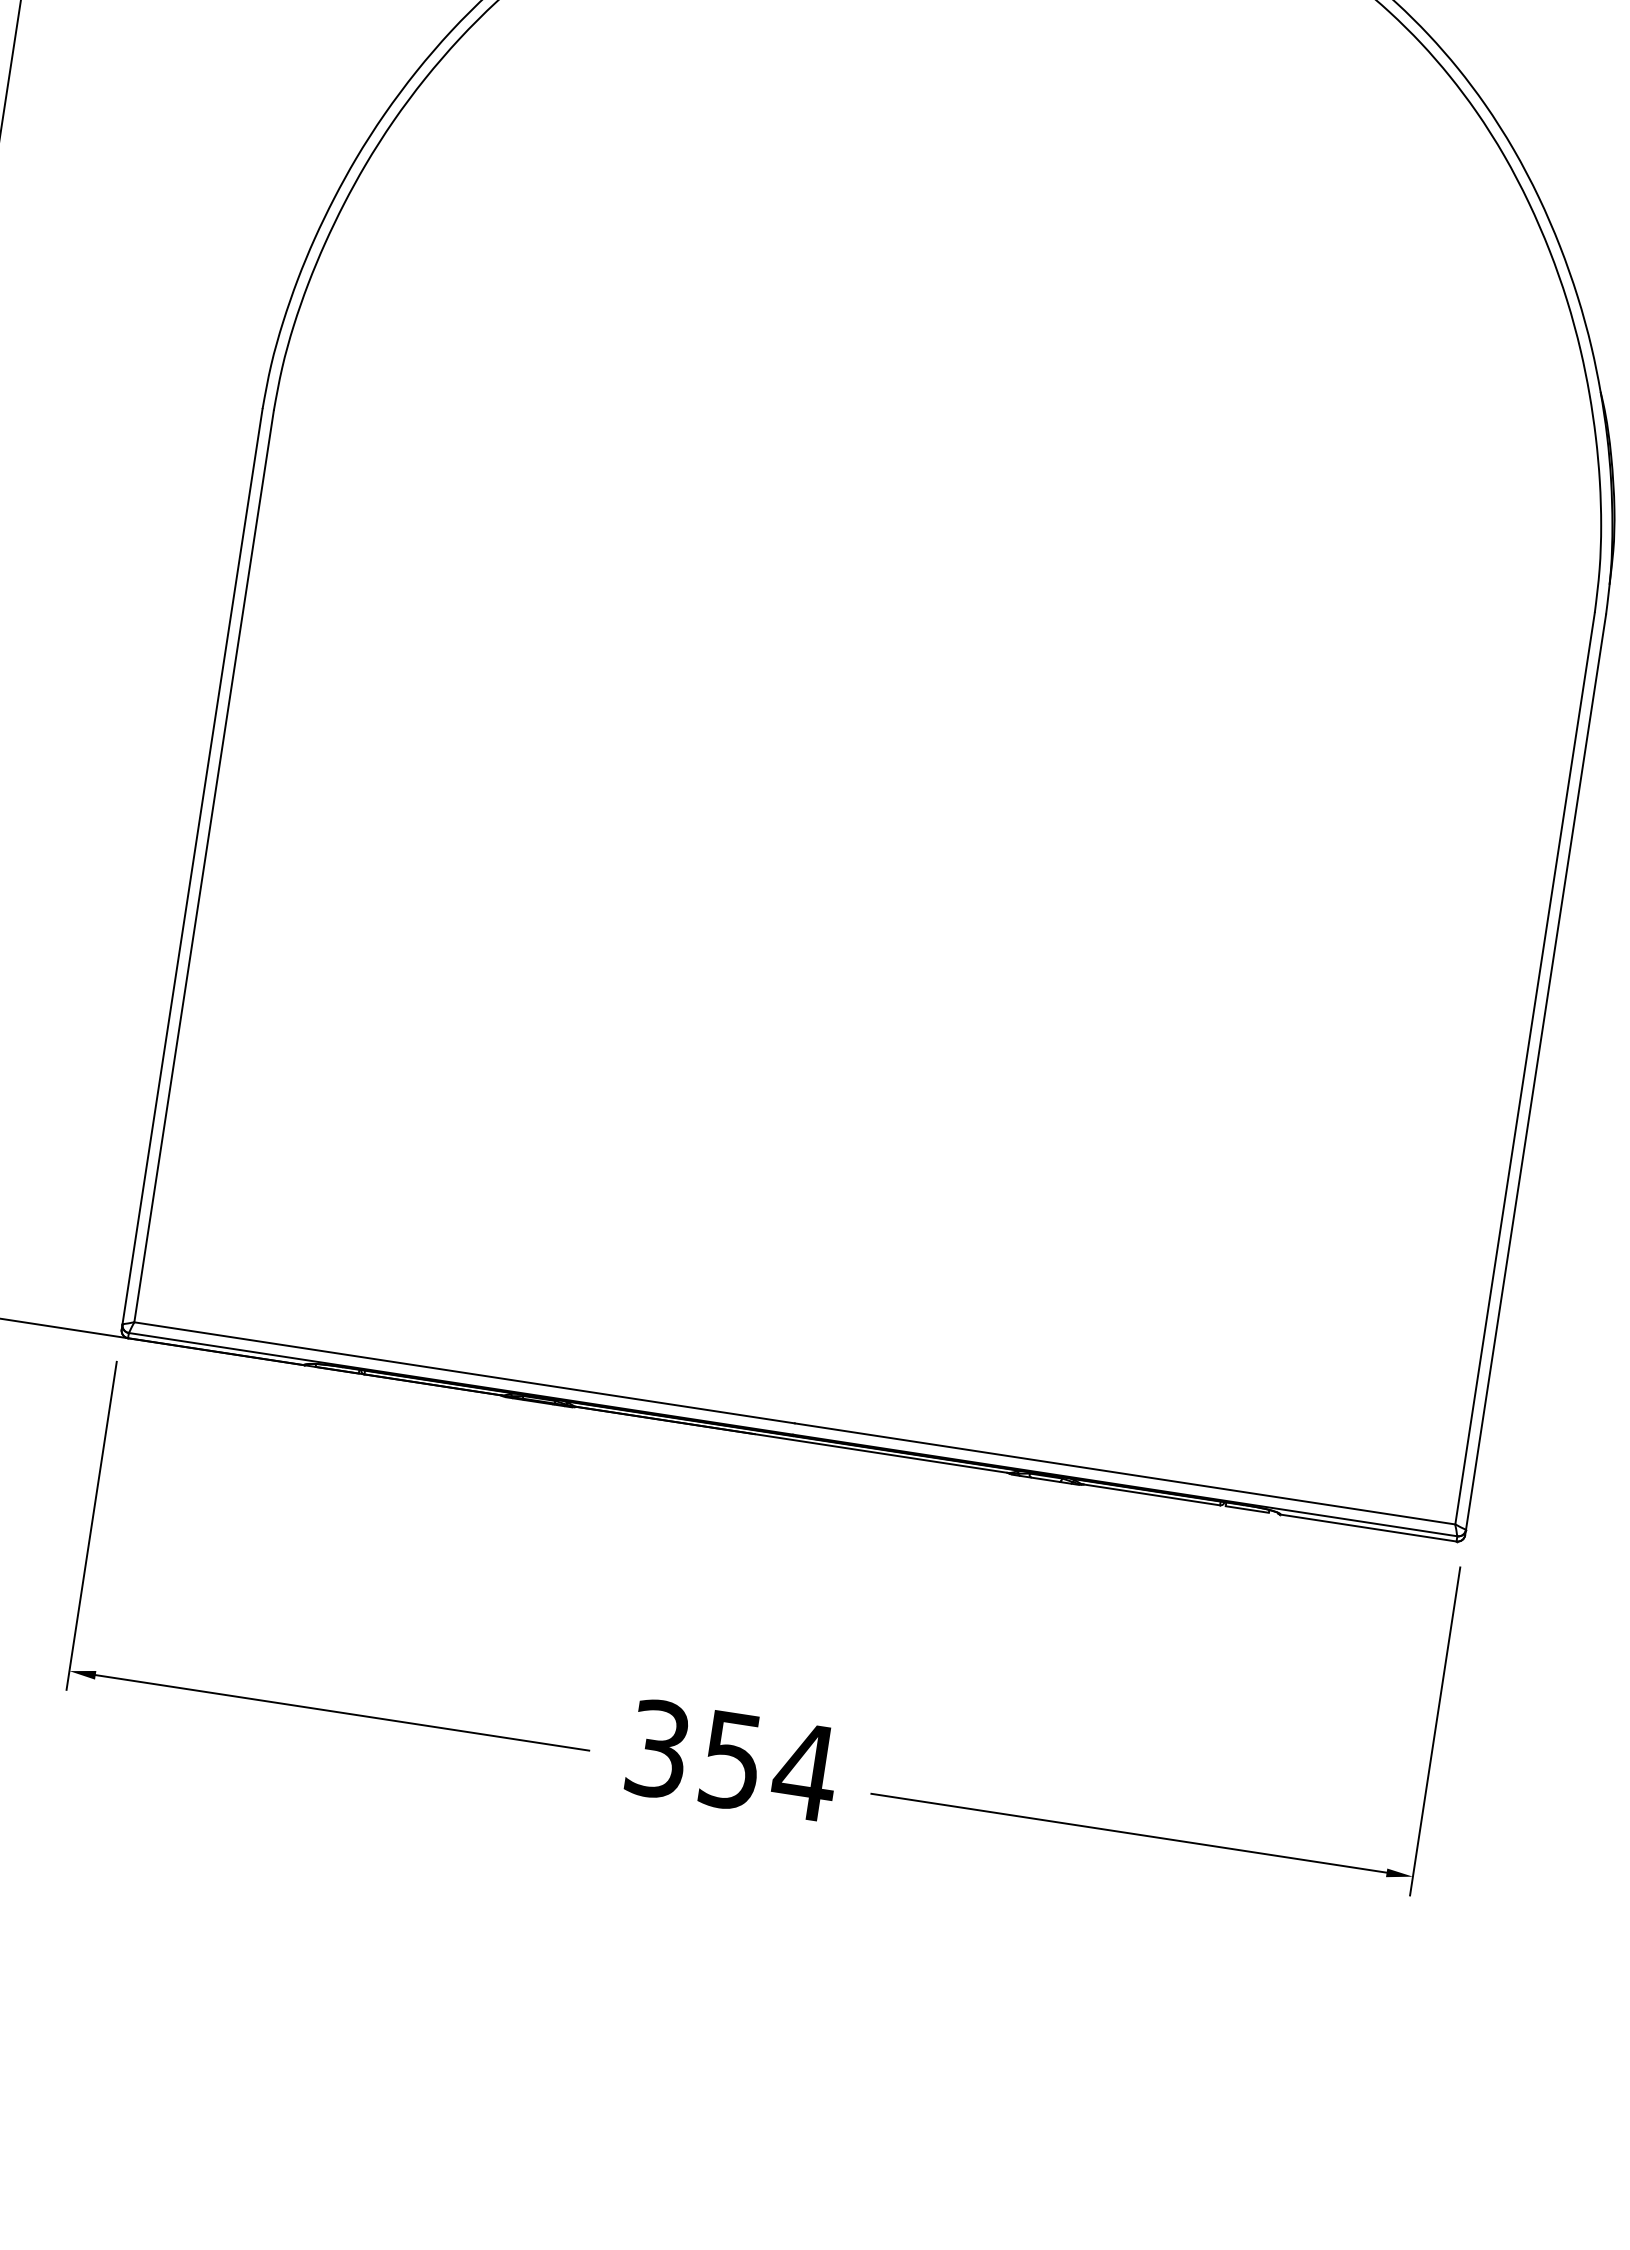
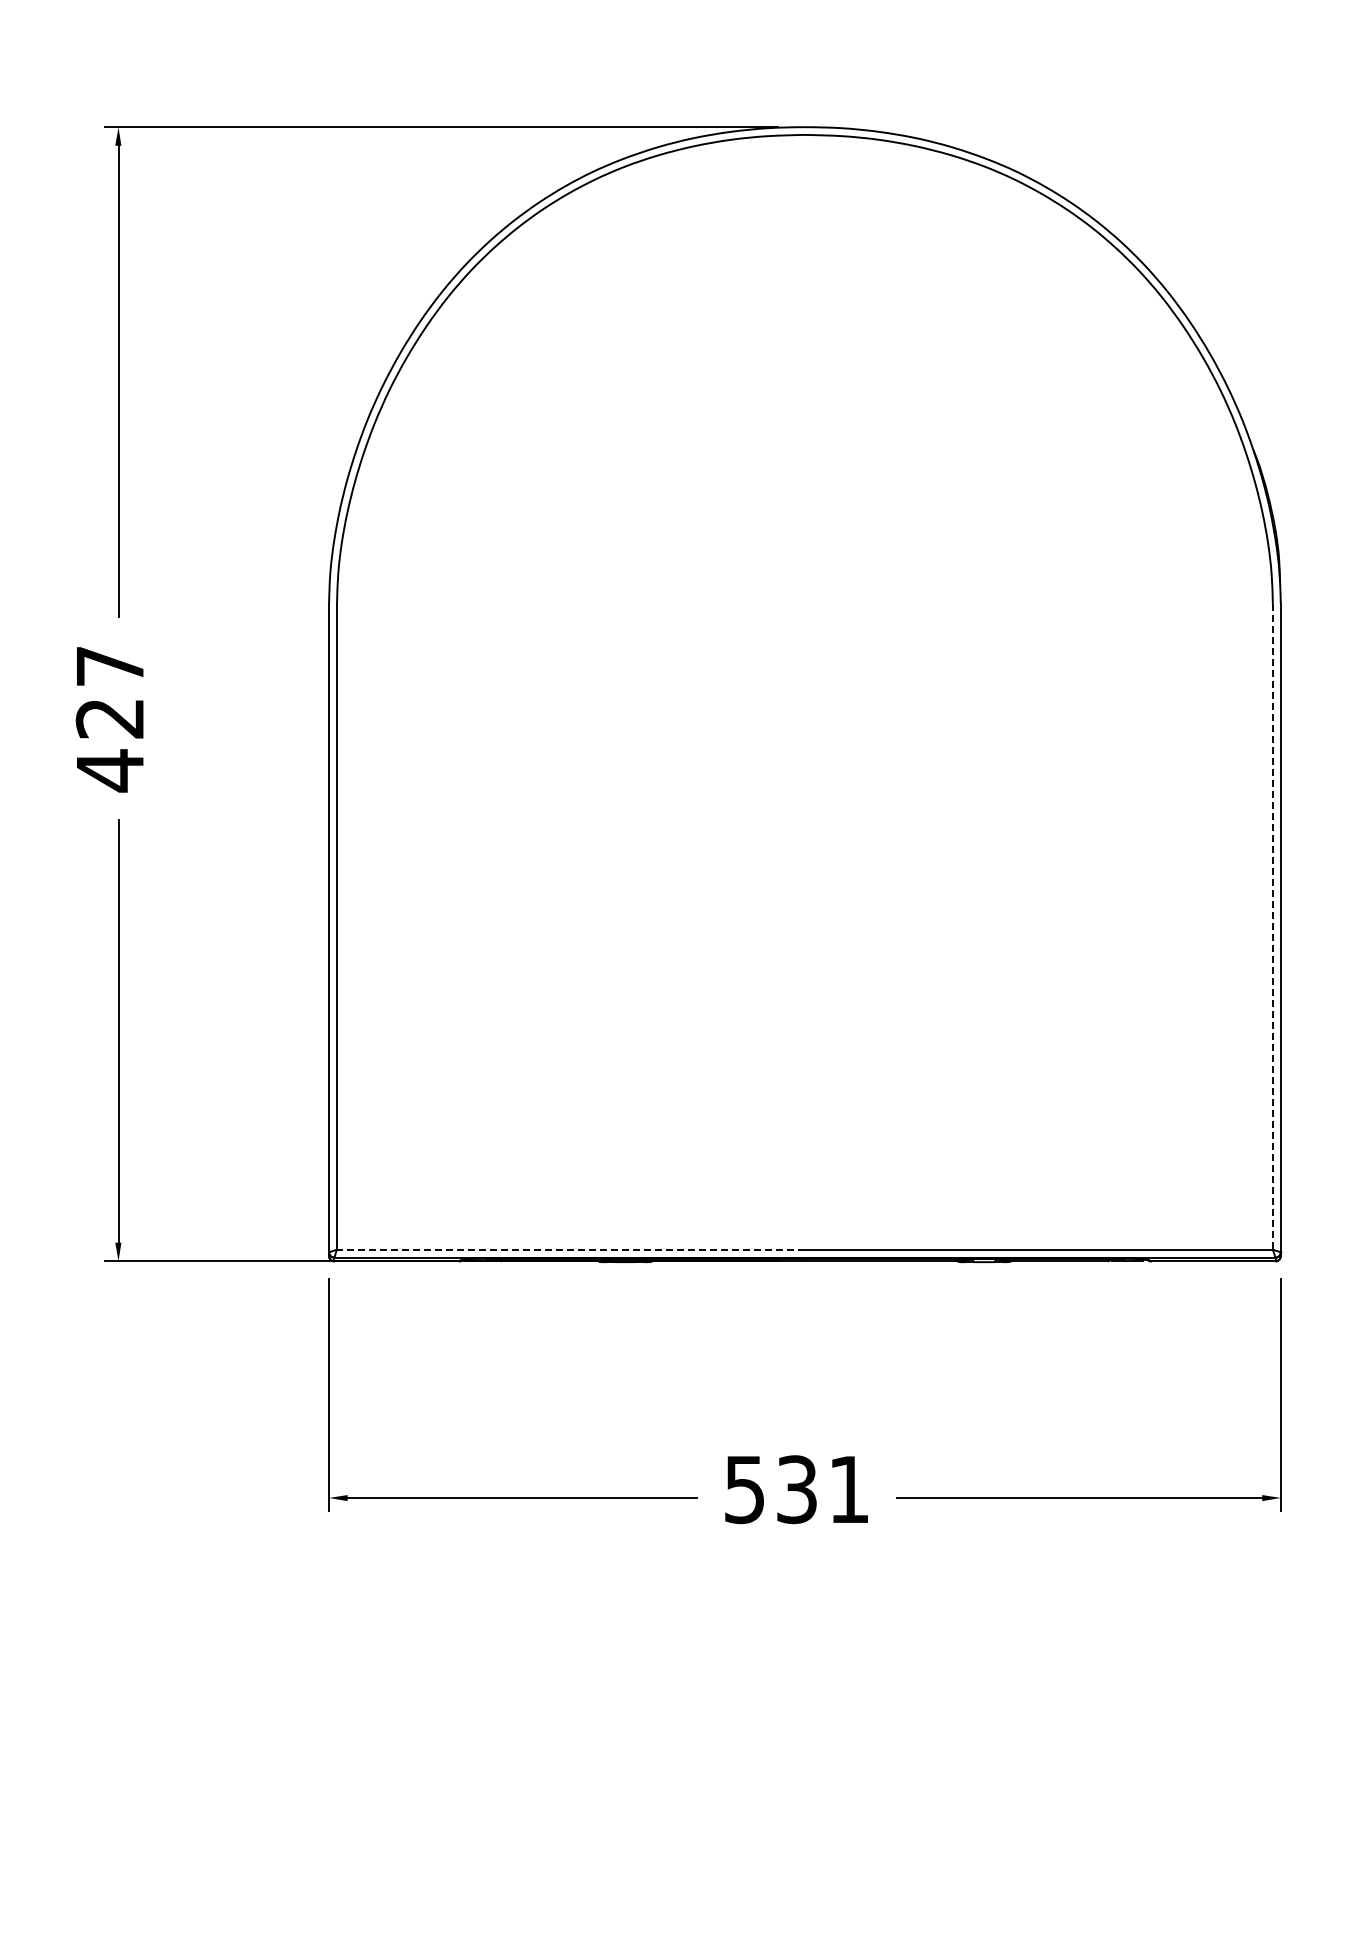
line: (1524, 1068) -> (1272, 926), solid -> dashed
line: (463, 1372) -> (570, 1249), solid -> dashed
text: (732, 1760) -> (797, 1489), 354 -> 531

